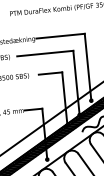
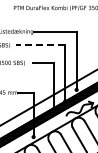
line: (44, 53) -> (40, 45), solid -> dashed

